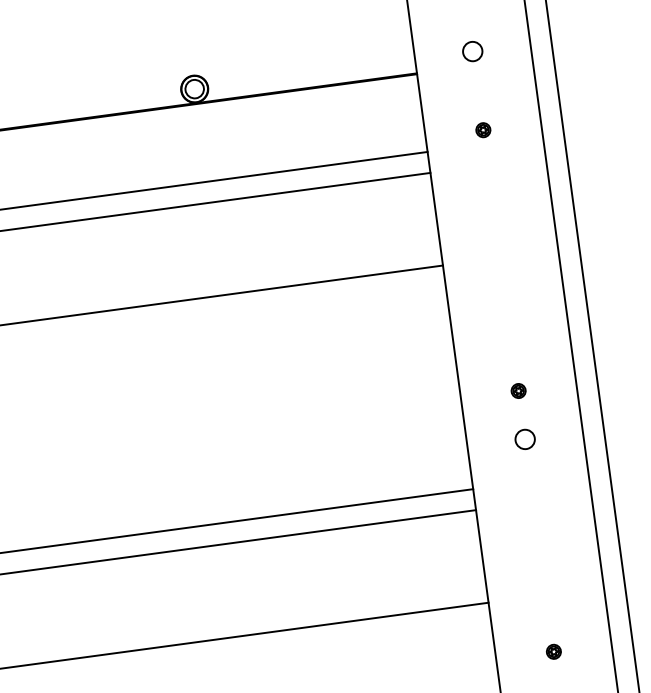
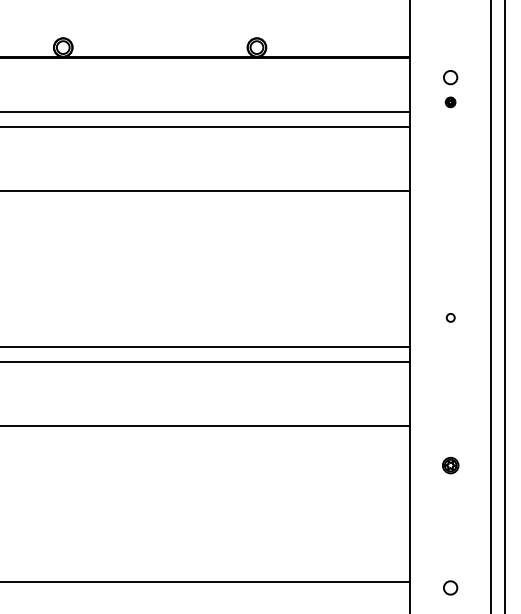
circle: (472, 51) -> (450, 77), moved
part: (518, 390) -> (450, 283), removed
circle: (524, 439) -> (450, 317), size x0.6
part: (553, 651) -> (450, 465), size x1.6

